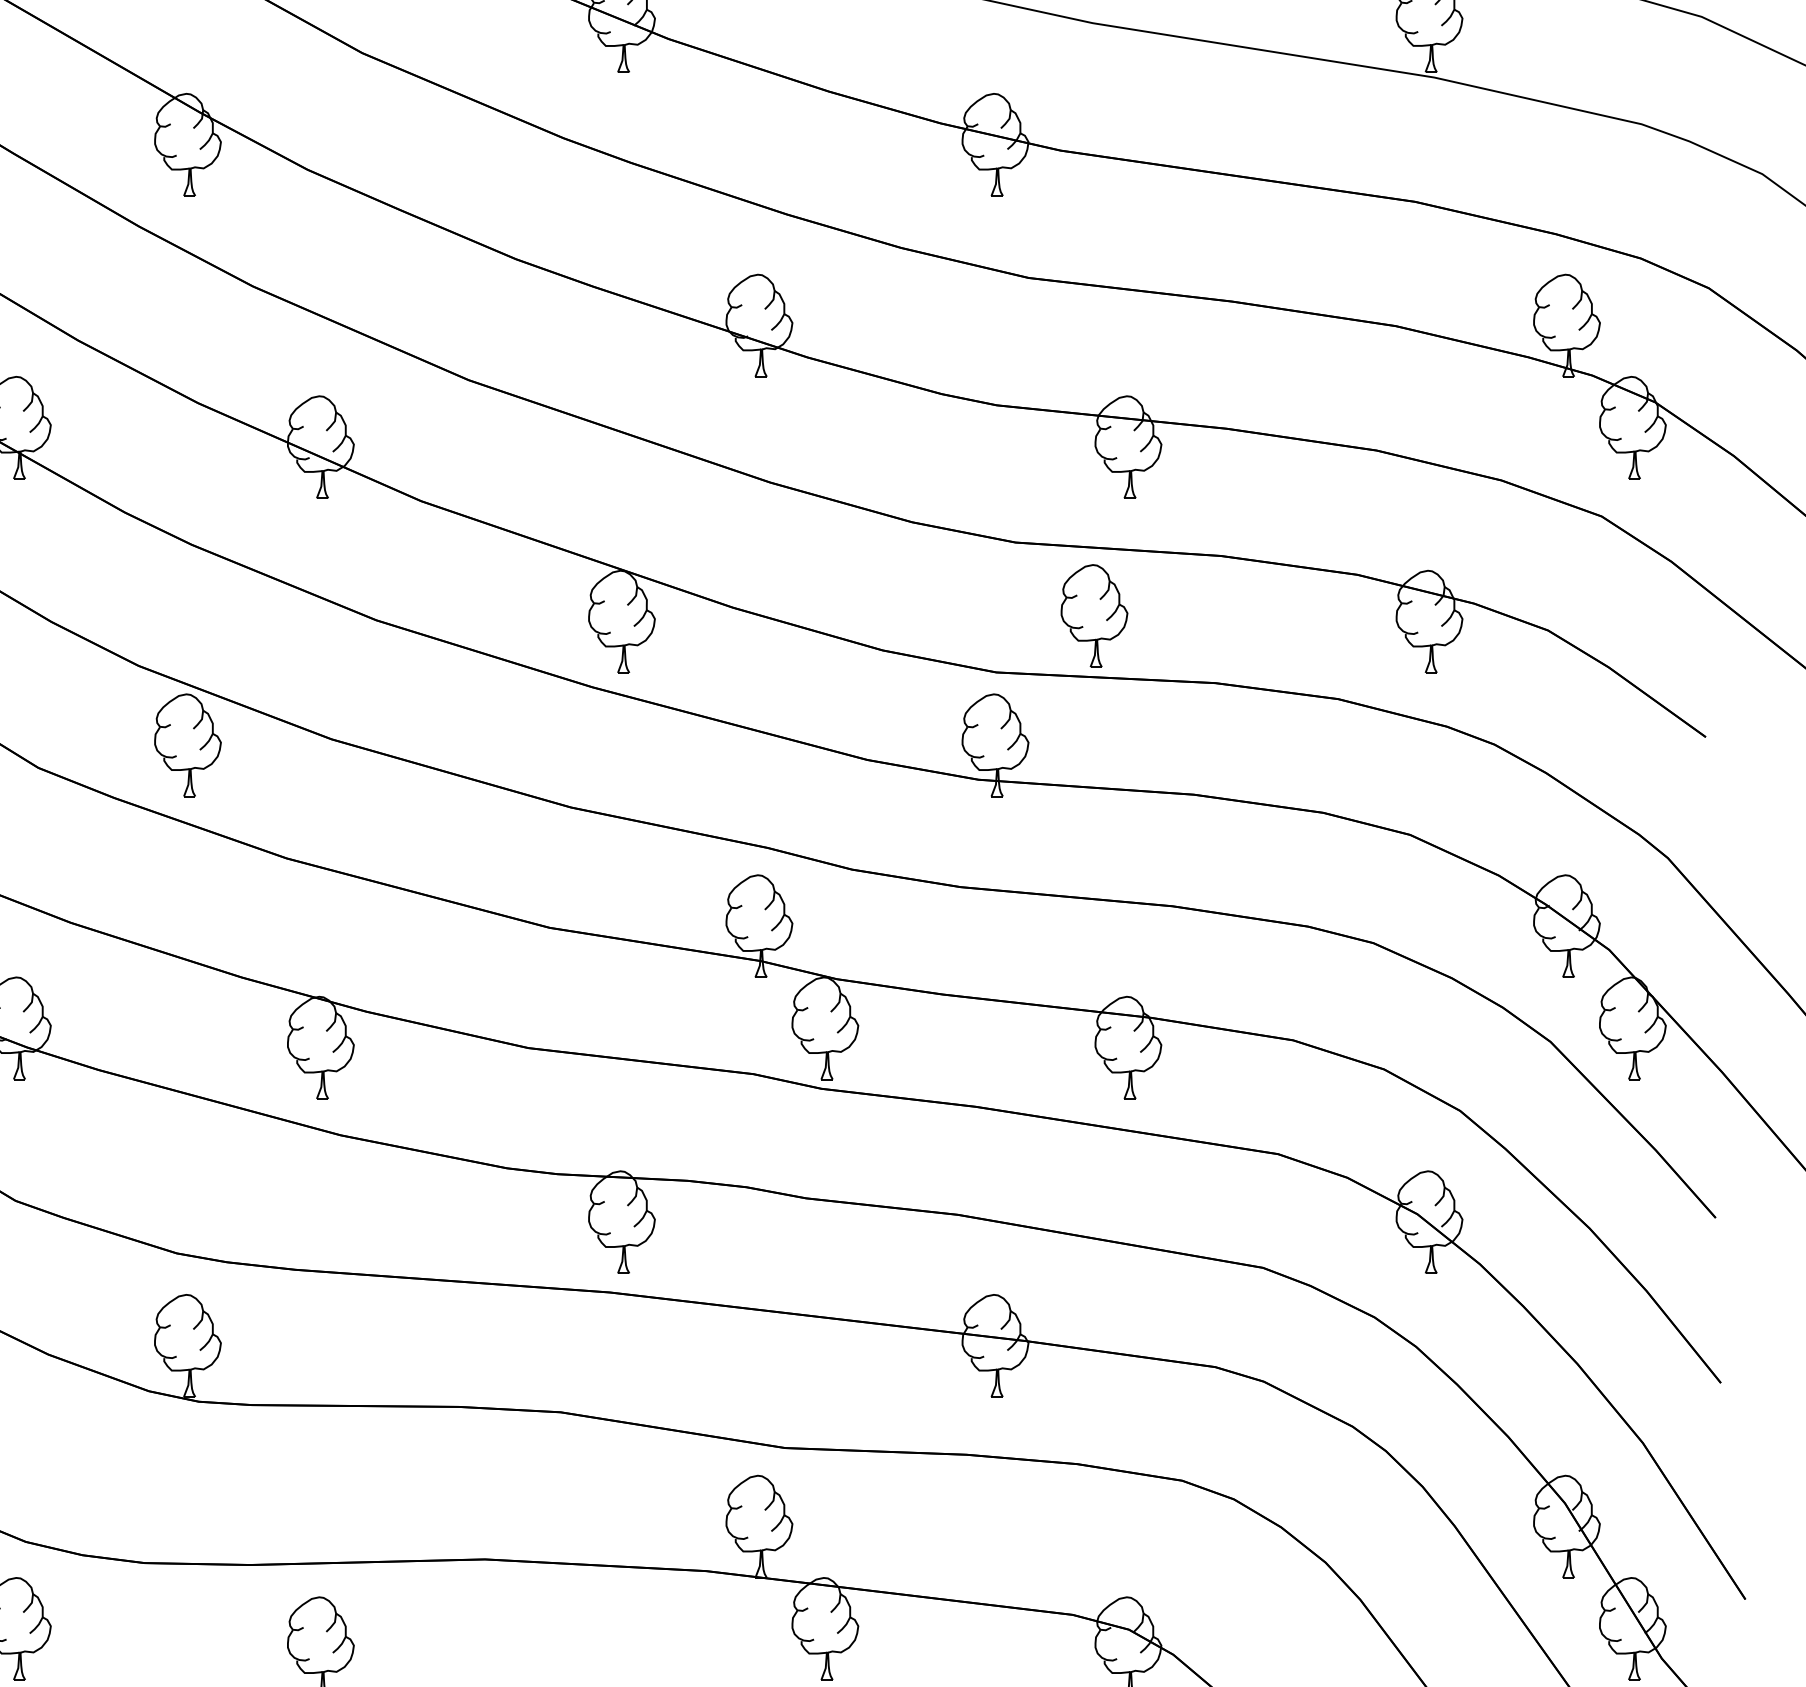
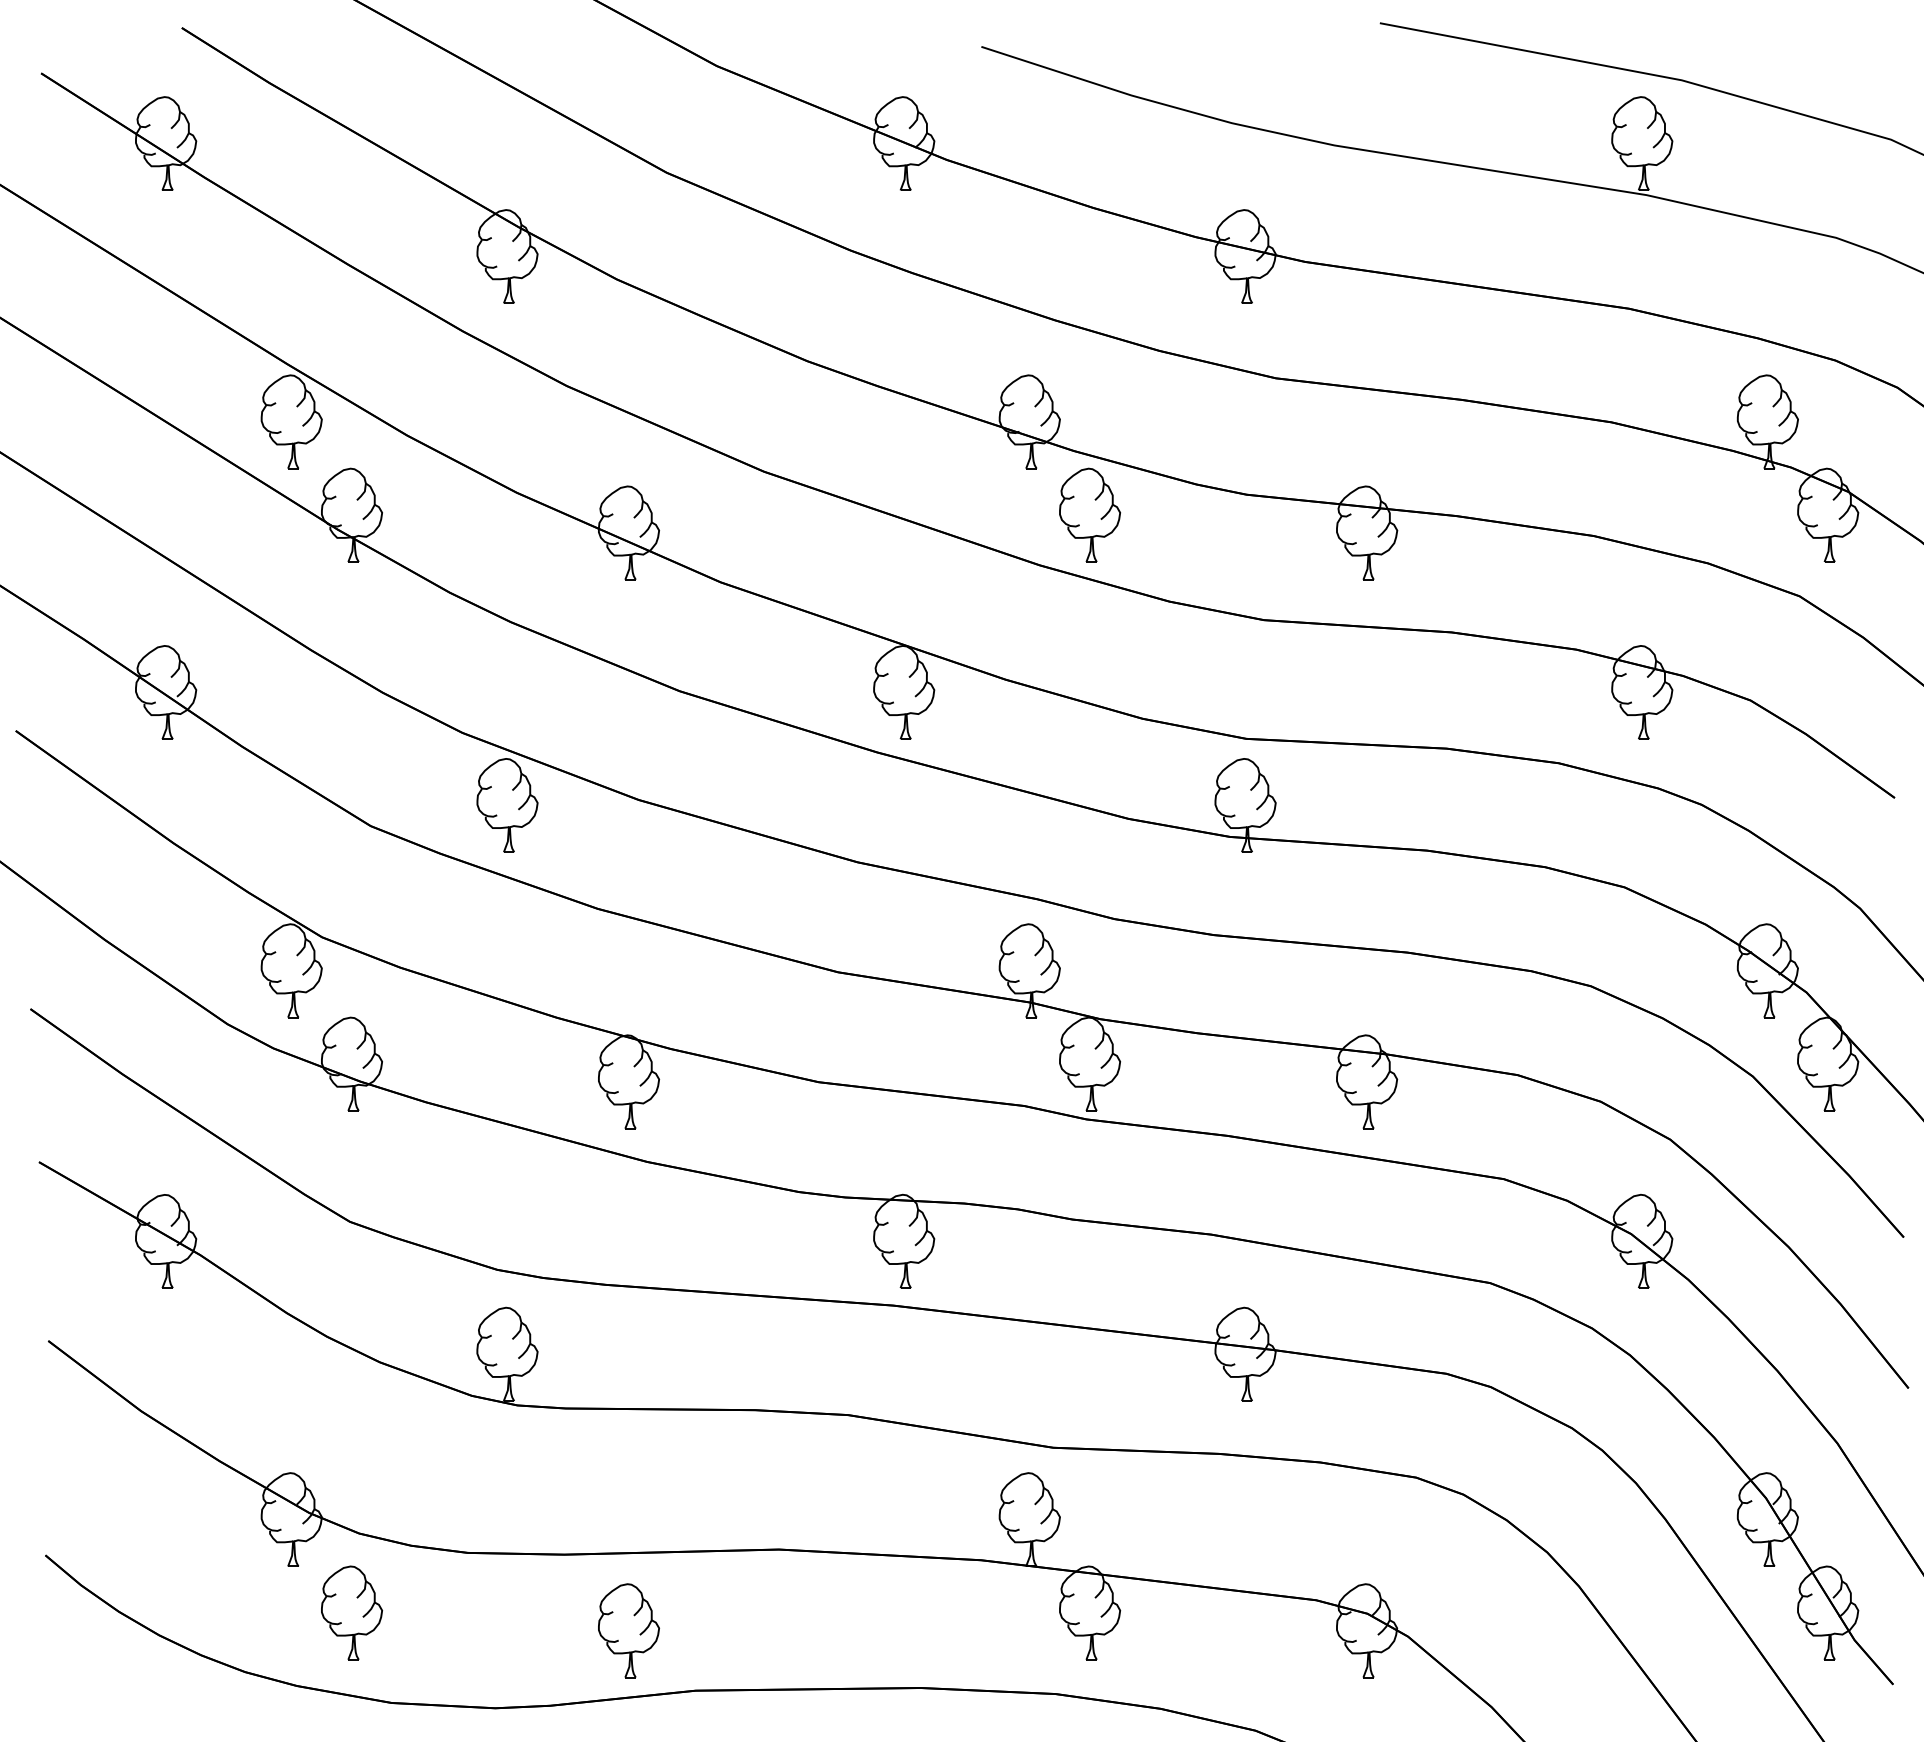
part: (1093, 615) -> (1089, 514), moved

